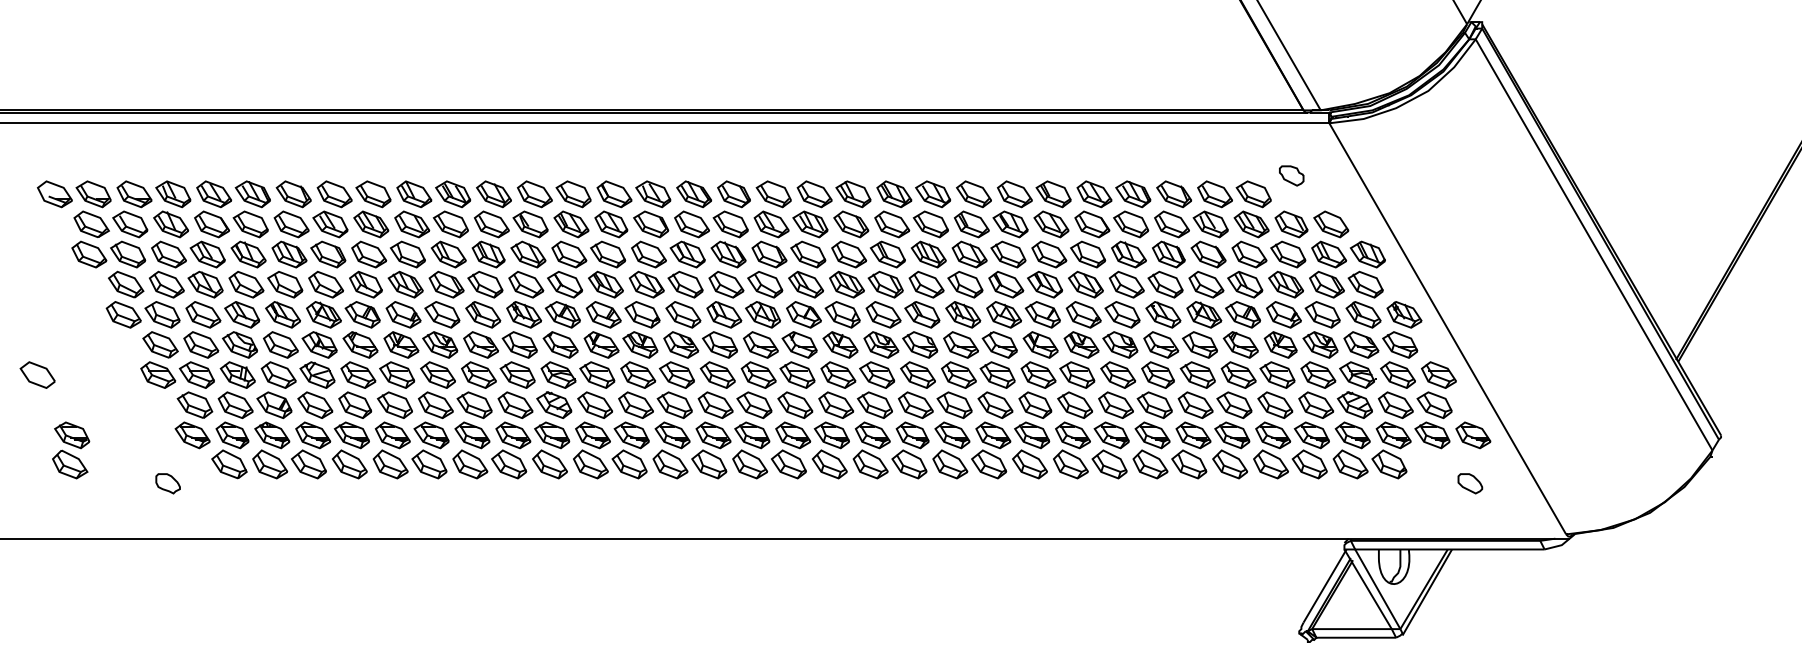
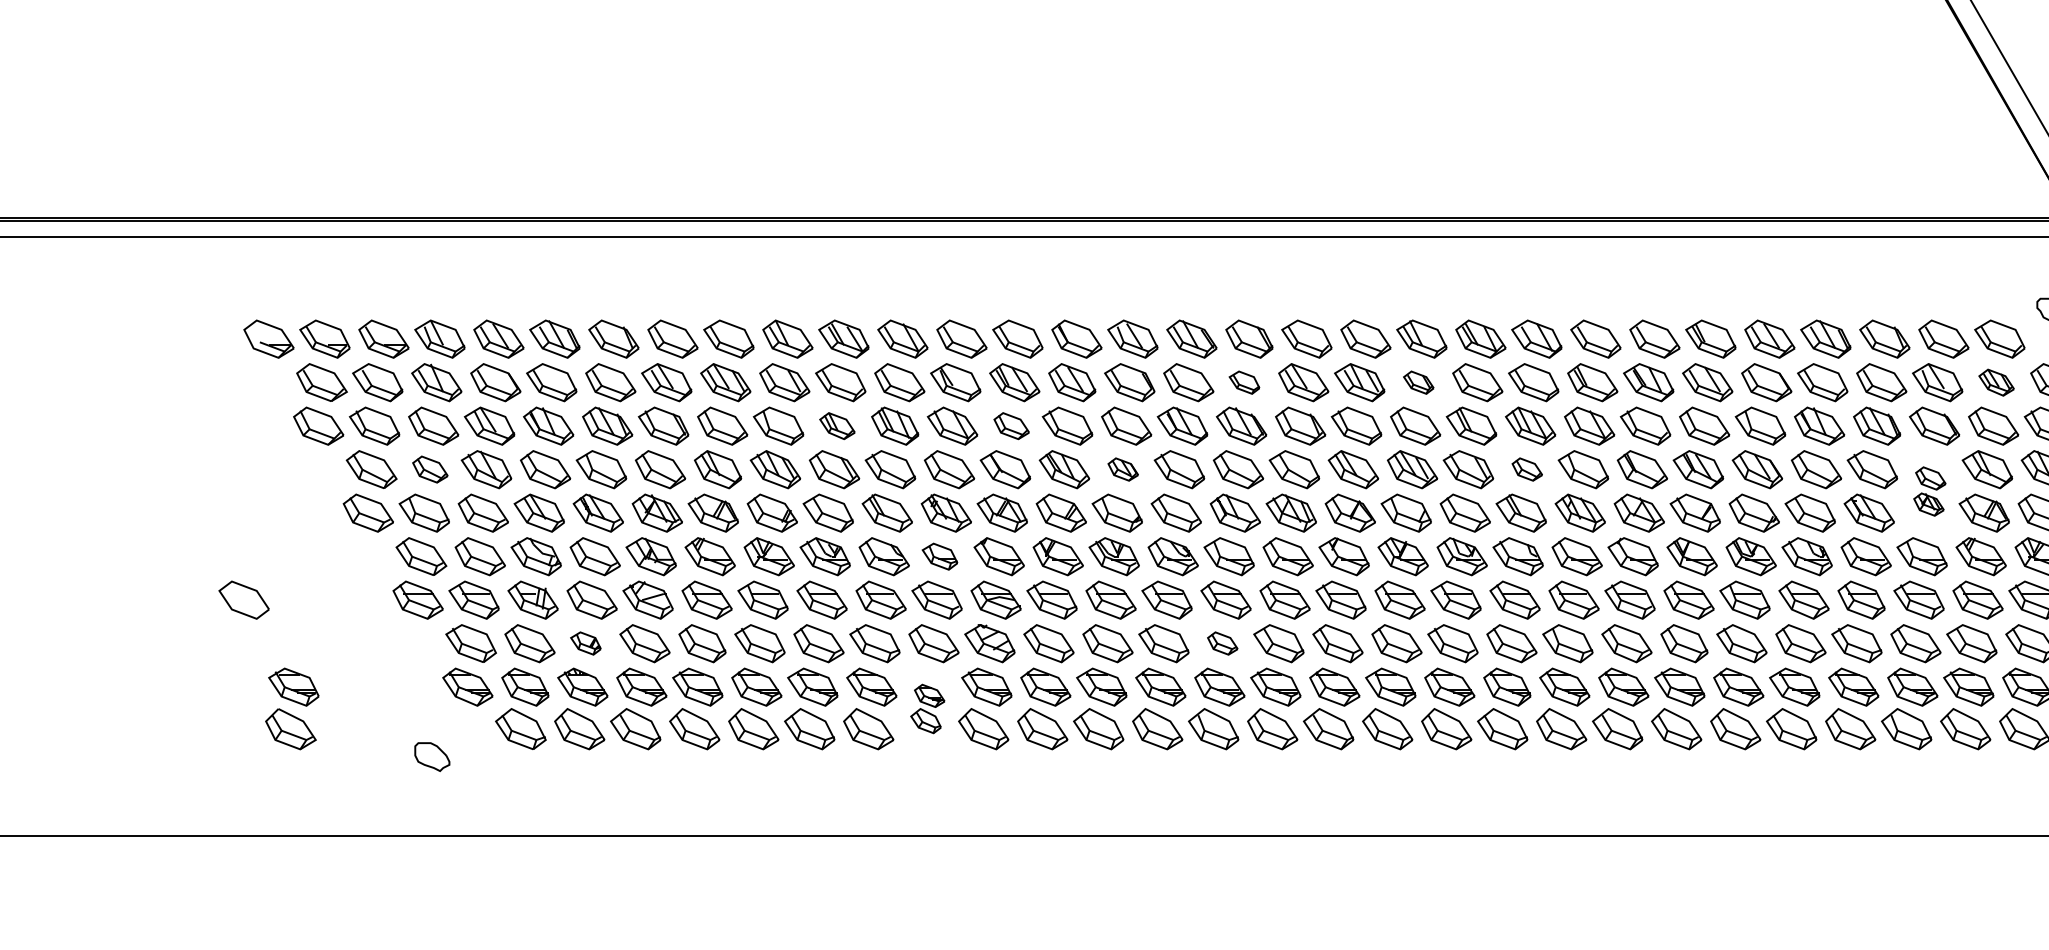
part: (730, 224) -> (1244, 382), size x0.6
part: (851, 224) -> (1418, 382), size x0.6
part: (1251, 224) -> (1996, 382), size x0.7
part: (448, 254) -> (837, 426), size x0.7
part: (569, 254) -> (1011, 426), size x0.7
part: (166, 284) -> (429, 469), size x0.7
part: (646, 284) -> (1122, 469), size x0.6
part: (926, 284) -> (1527, 469), size x0.6
part: (1205, 299) -> (1929, 491), size x0.6
part: (519, 344) -> (939, 555), size x0.7
part: (274, 404) -> (585, 642), size x0.6
part: (715, 404) -> (1222, 642), size x0.6
part: (511, 450) -> (928, 709), size x0.6

